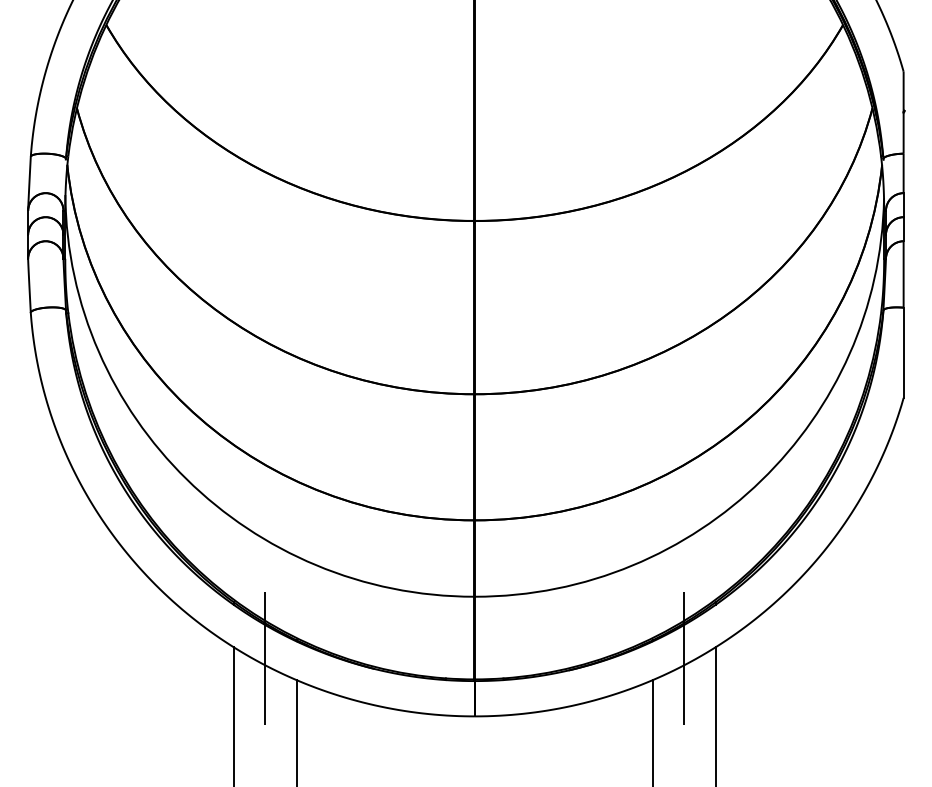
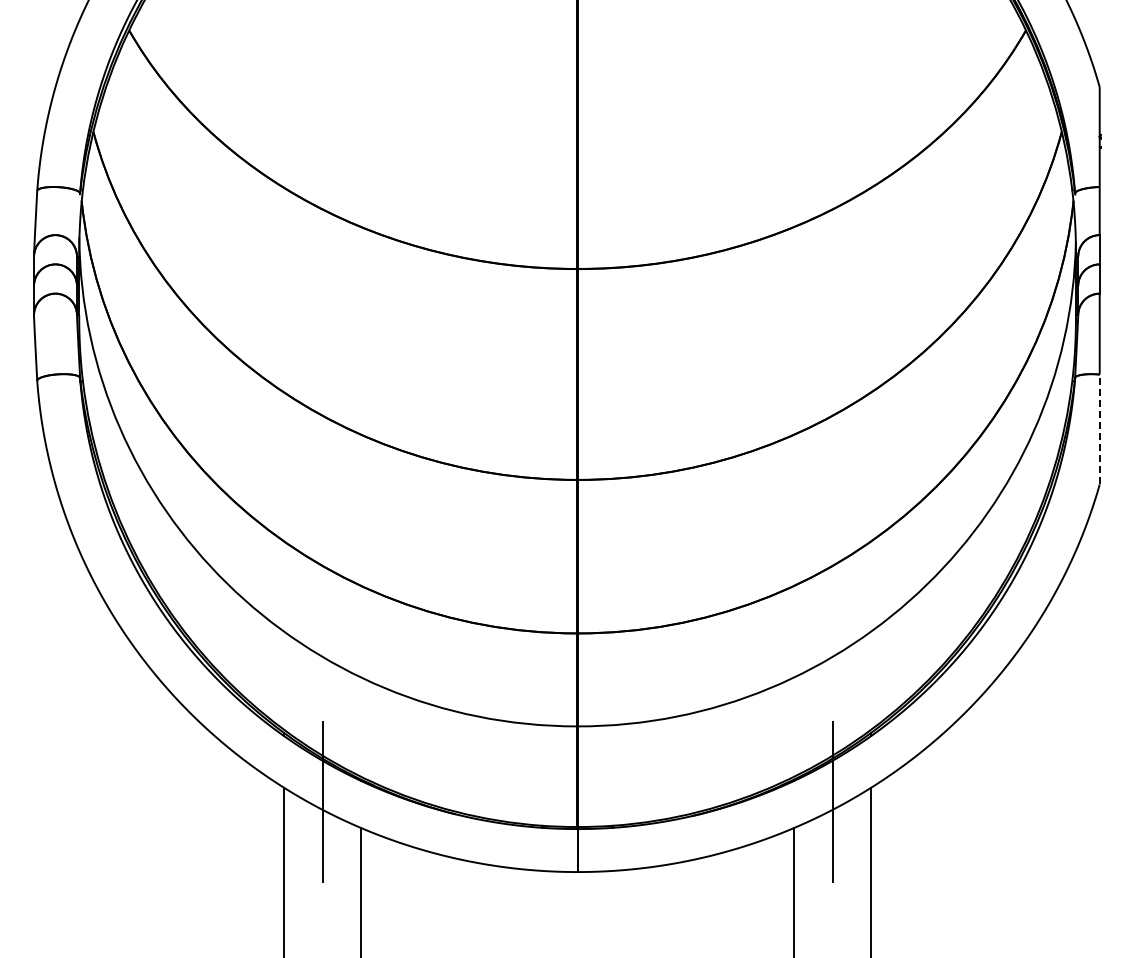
line: (903, 352) -> (1099, 429), solid -> dashed

